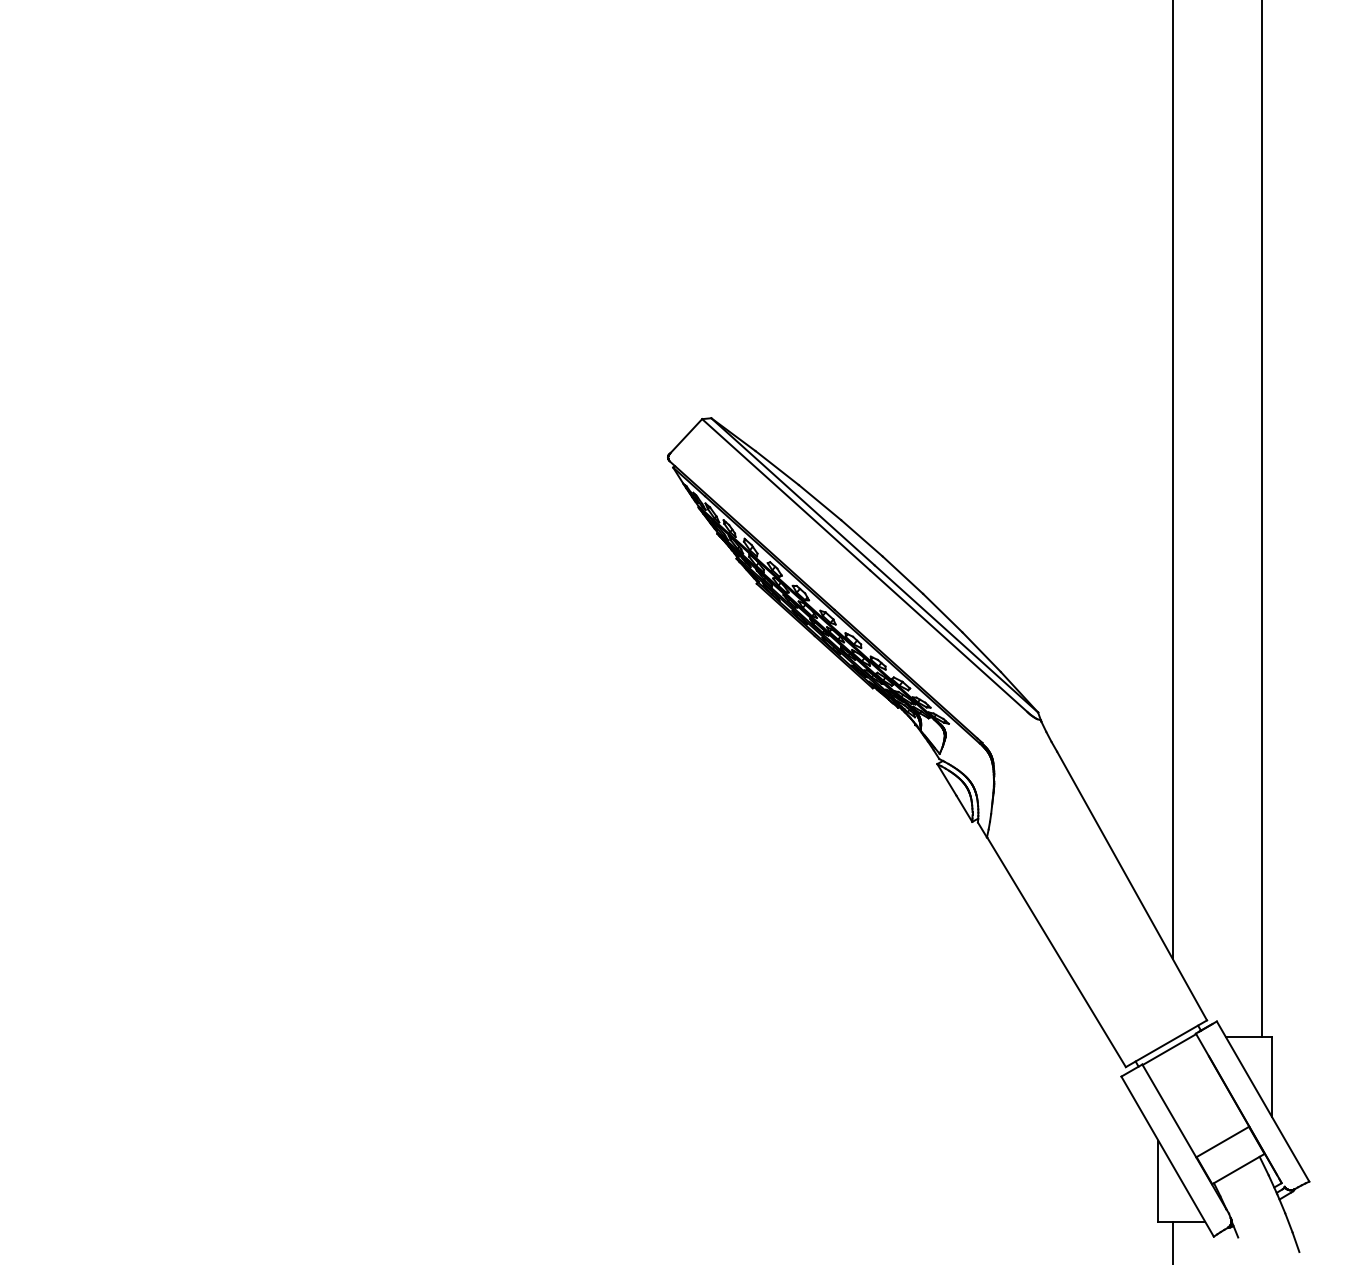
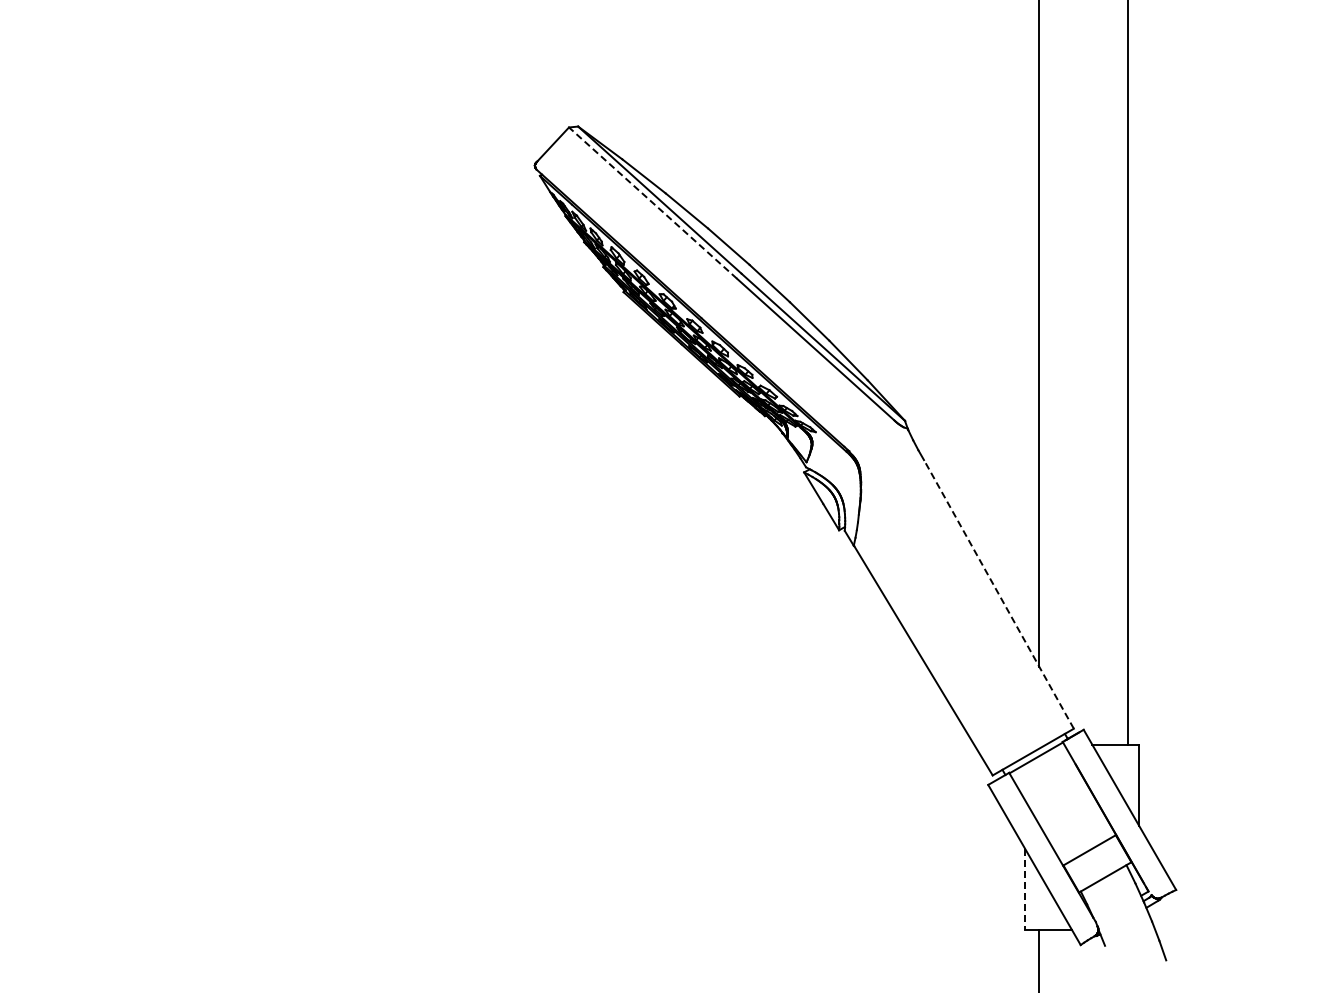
line: (785, 494) -> (652, 202), solid -> dashed
line: (1132, 886) -> (999, 594), solid -> dashed
line: (1158, 1181) -> (1025, 889), solid -> dashed

